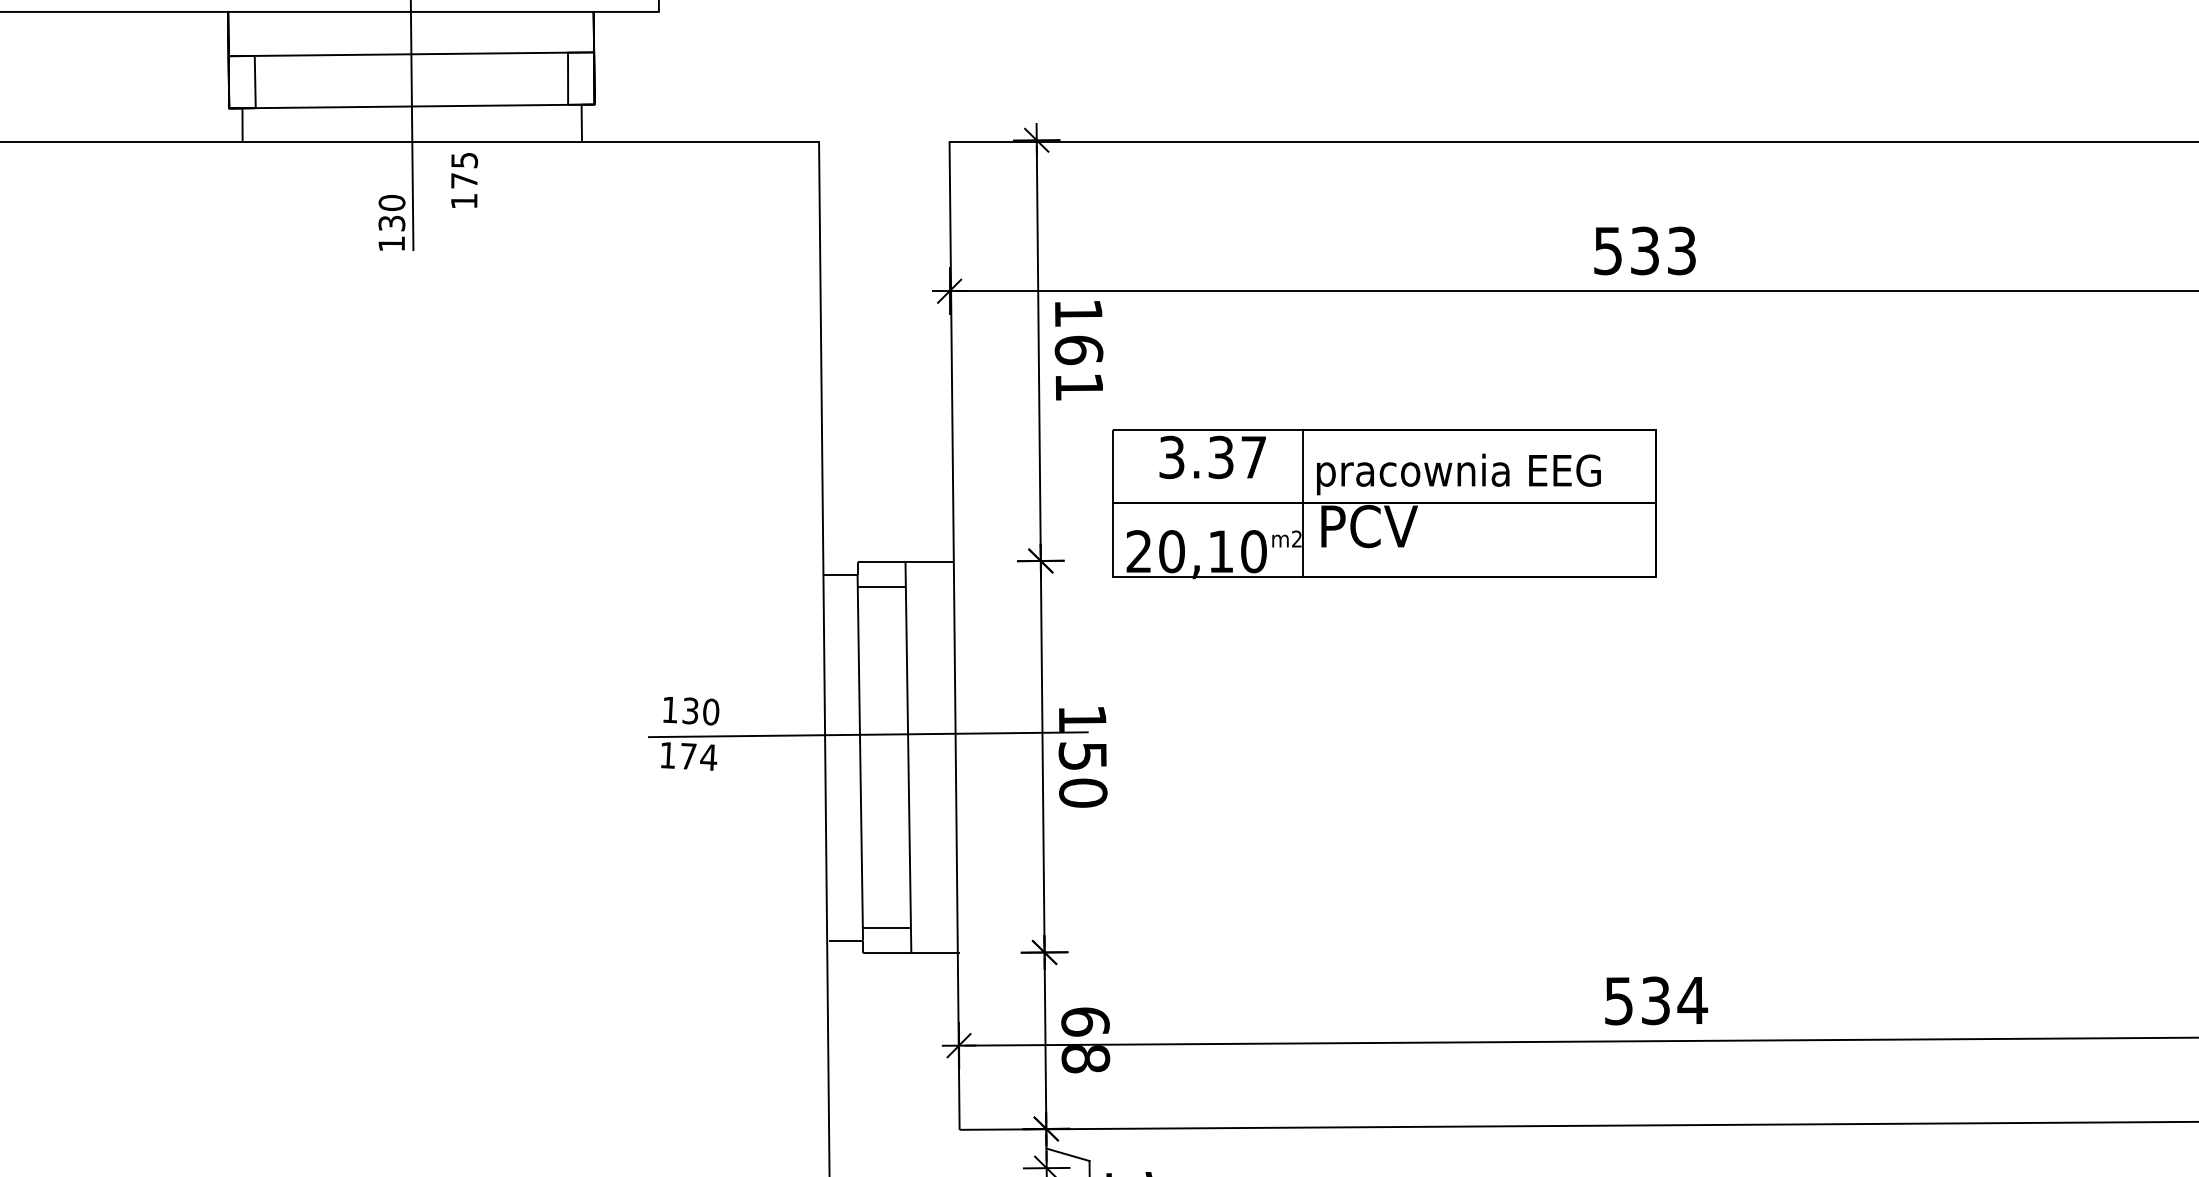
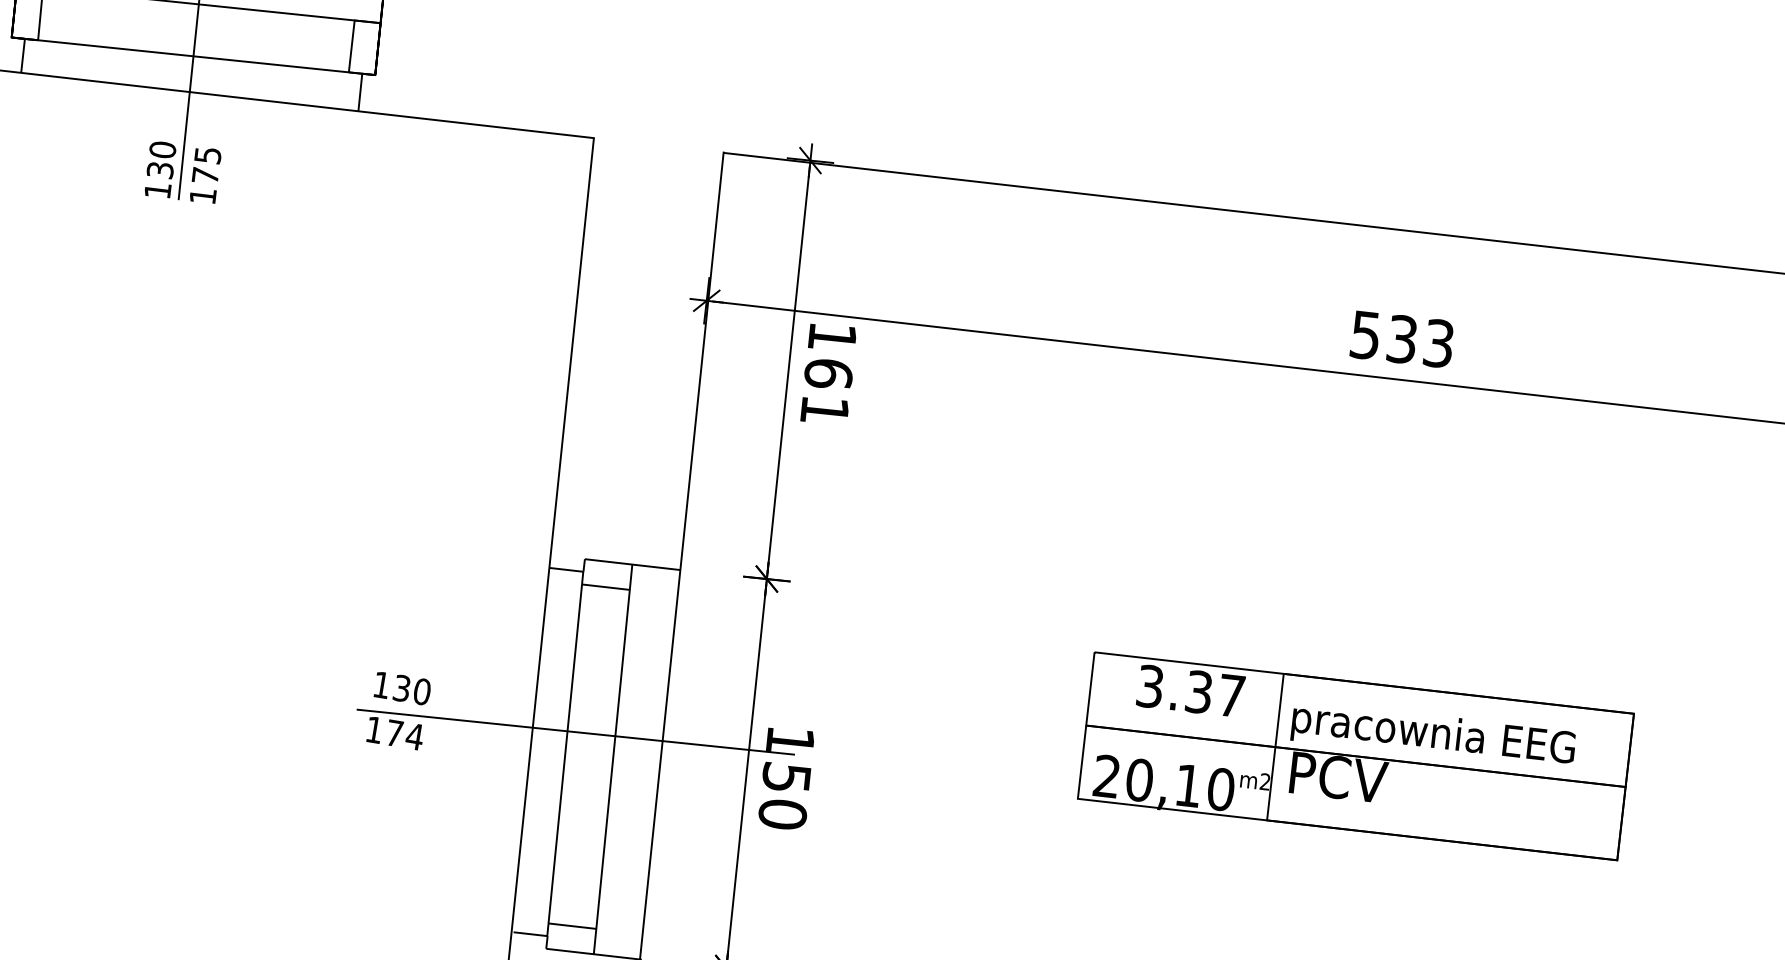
text: (464, 180) -> (205, 175), moved
part: (1384, 504) -> (1356, 757), moved

